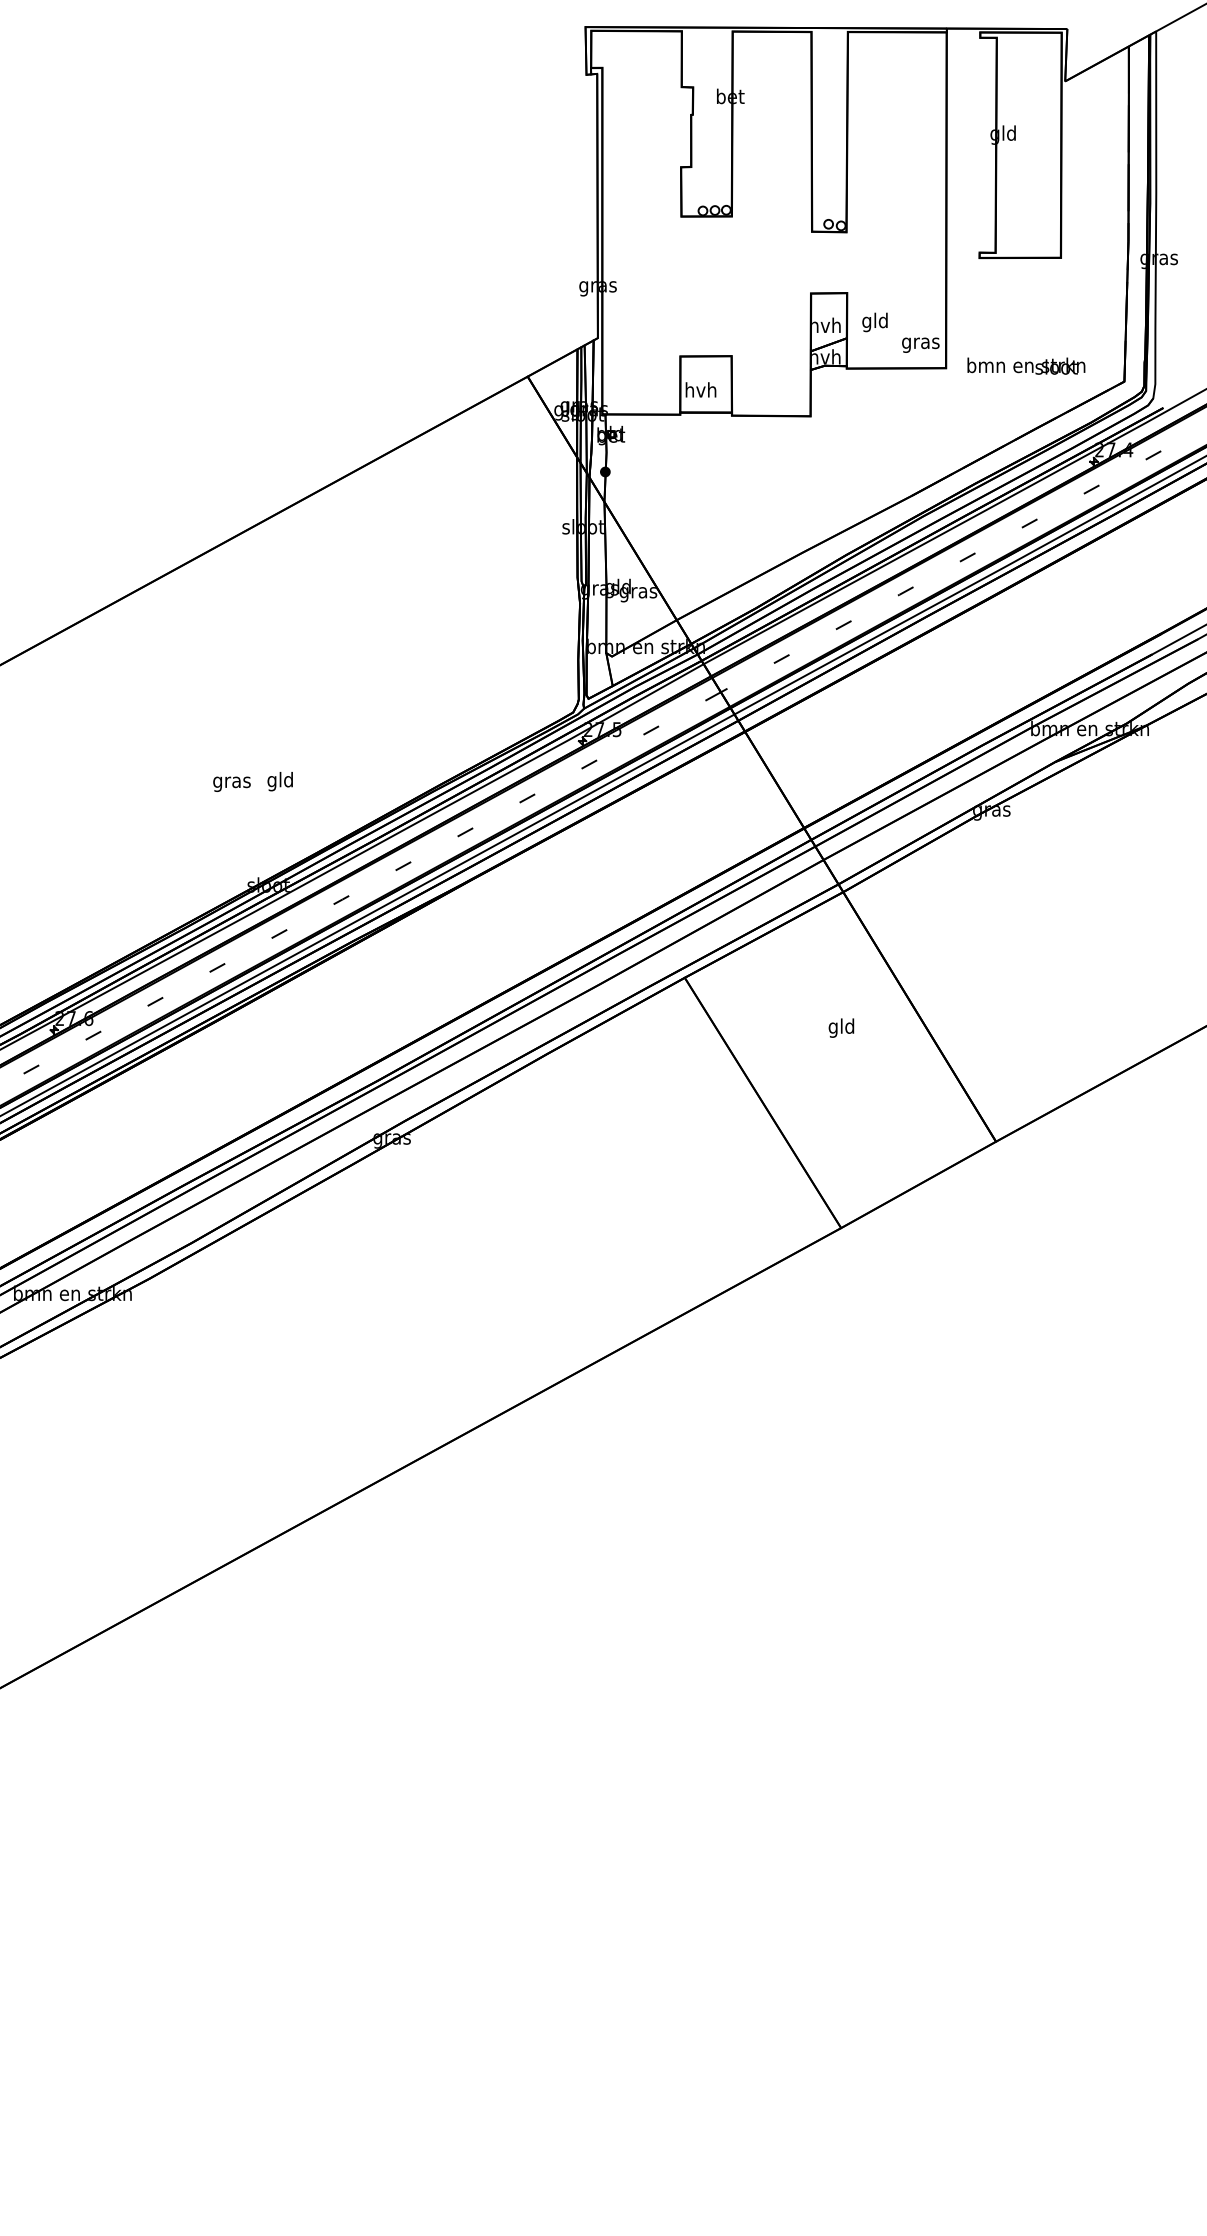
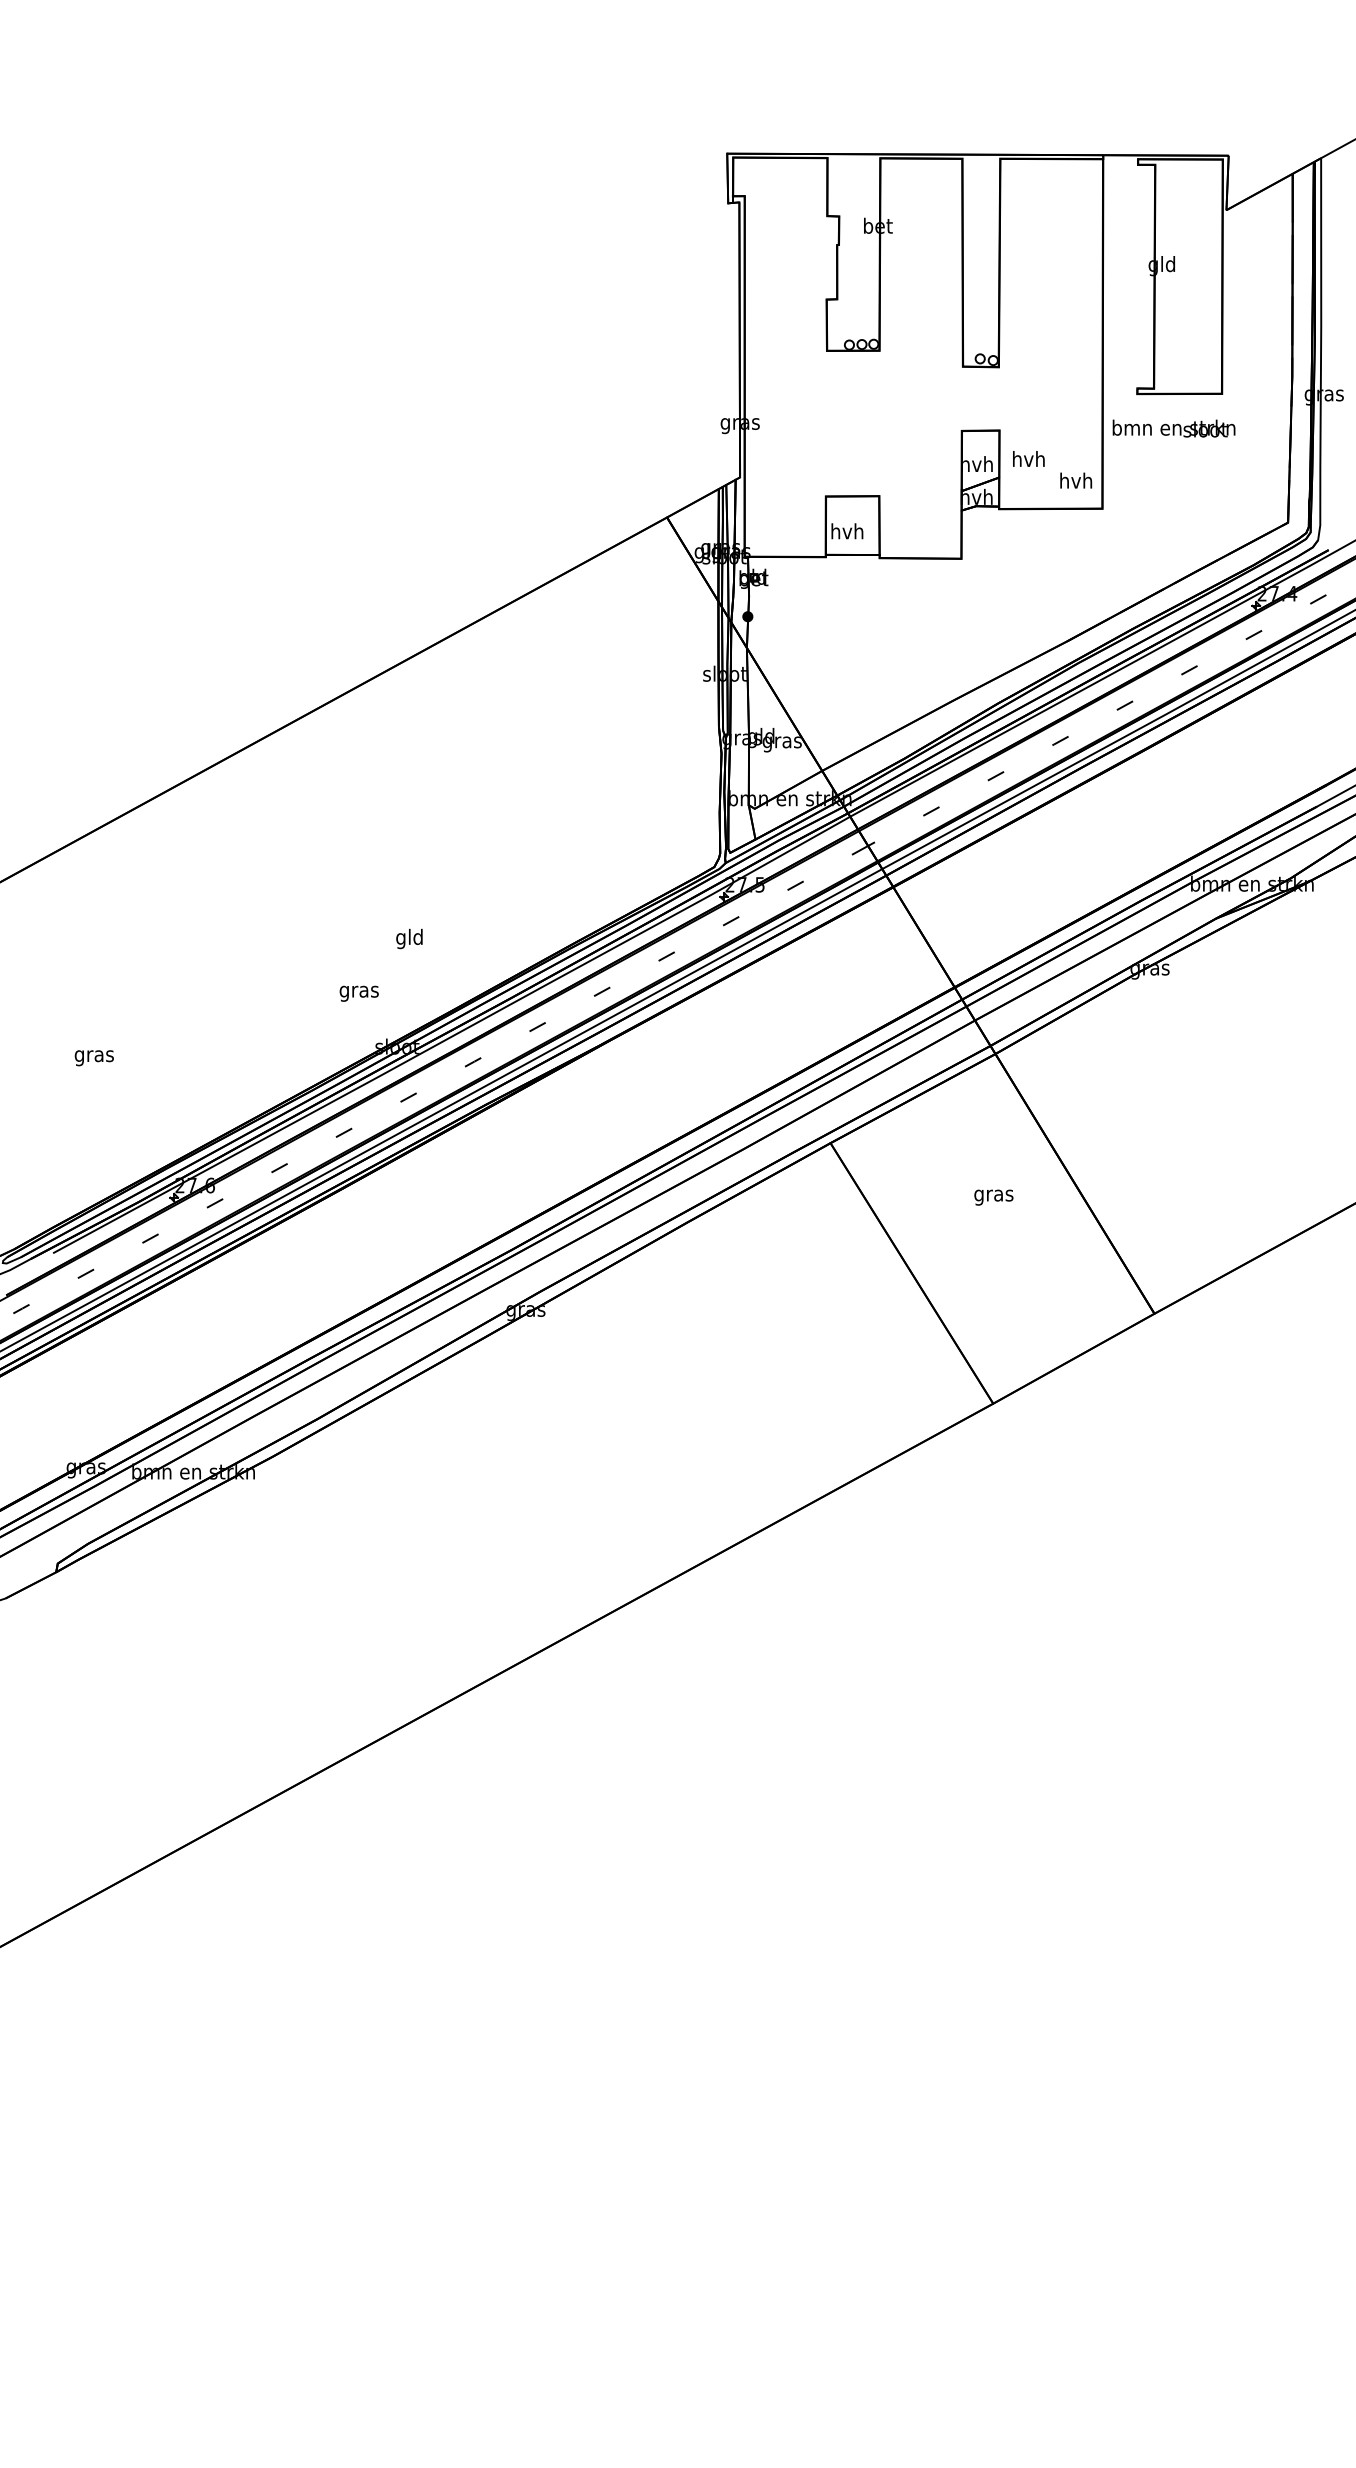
text: (875, 322) -> (1028, 461), gld -> hvh
text: (920, 343) -> (1075, 482), gras -> hvh
text: (1025, 366) -> (1173, 428), moved
text: (231, 784) -> (358, 993), moved
text: (841, 1028) -> (993, 1195), gld -> gras

